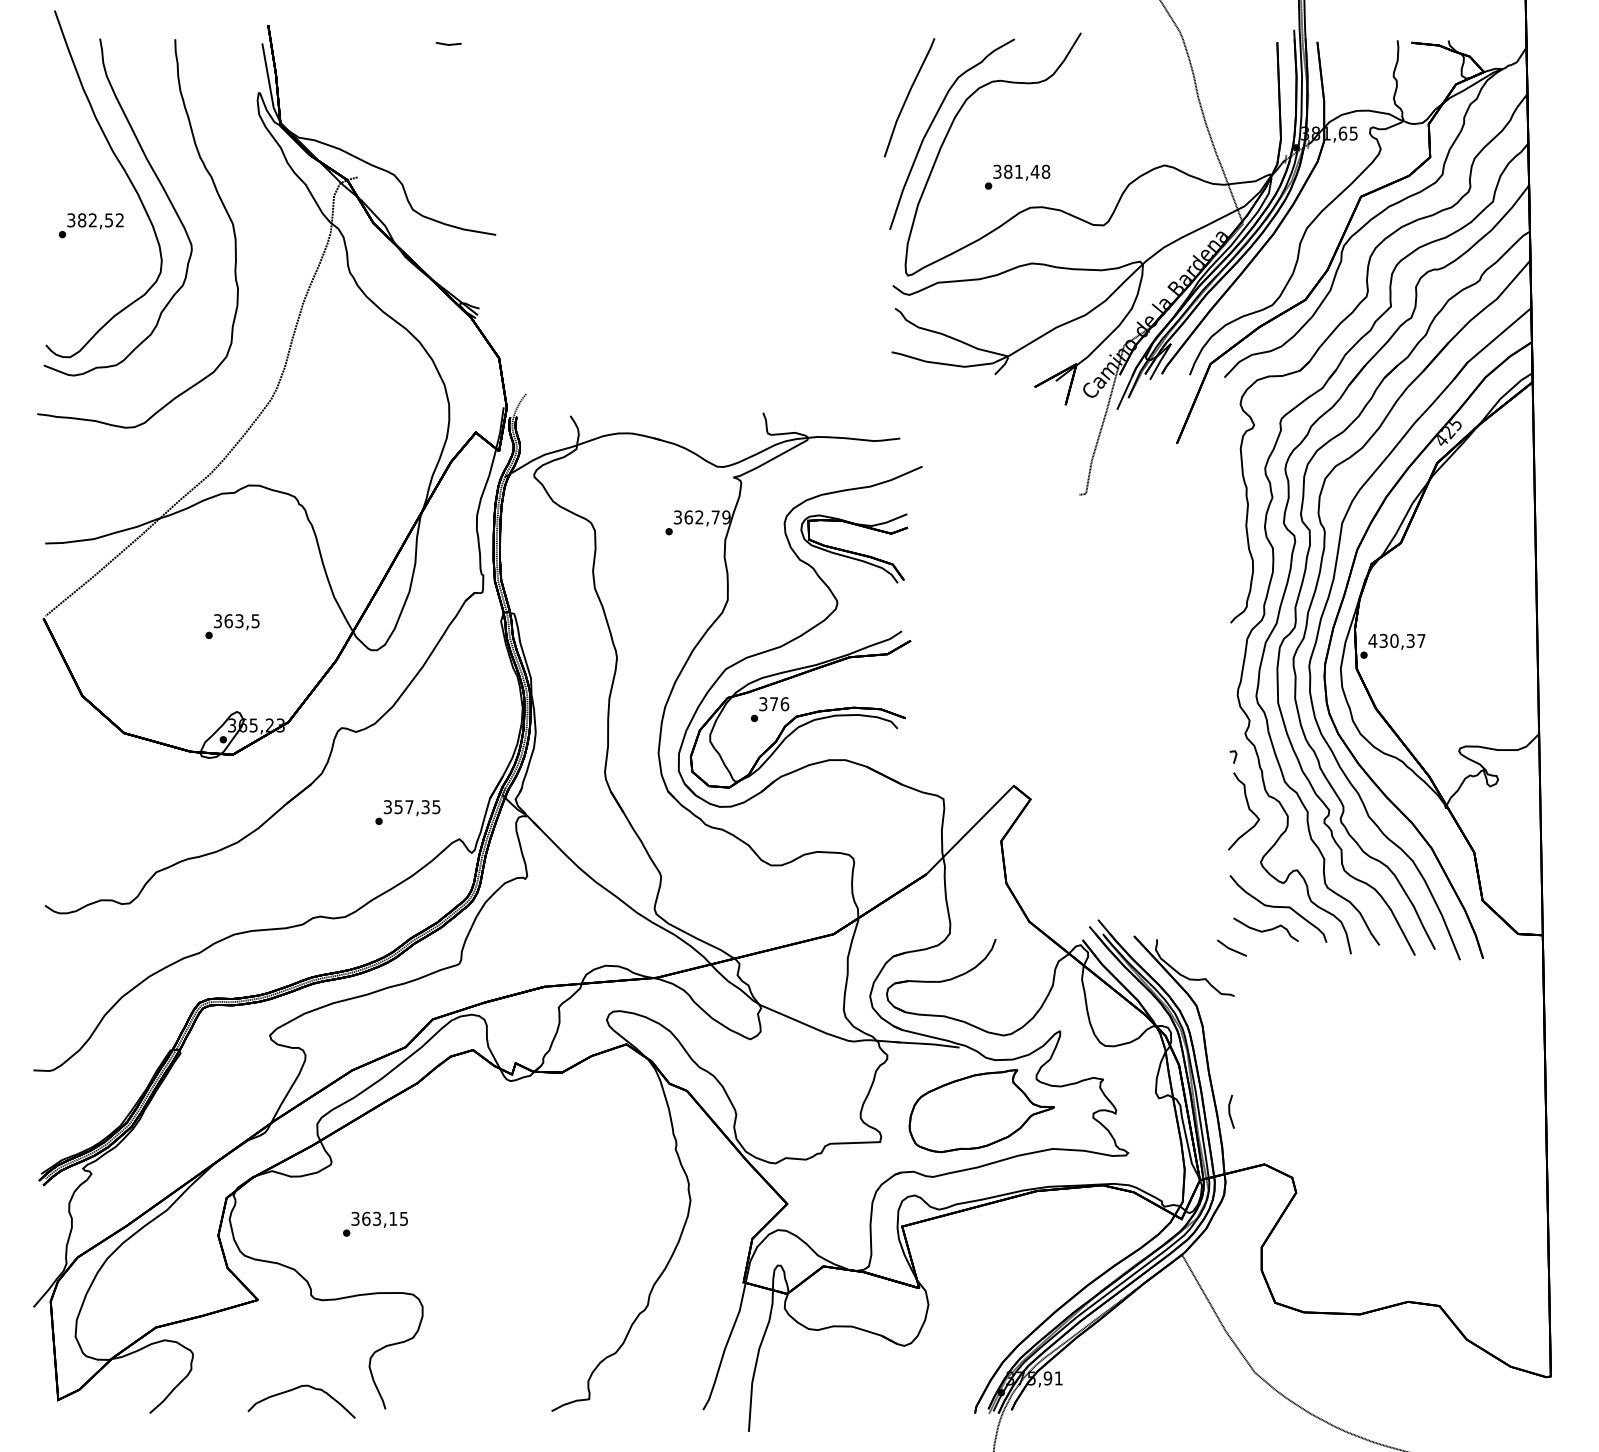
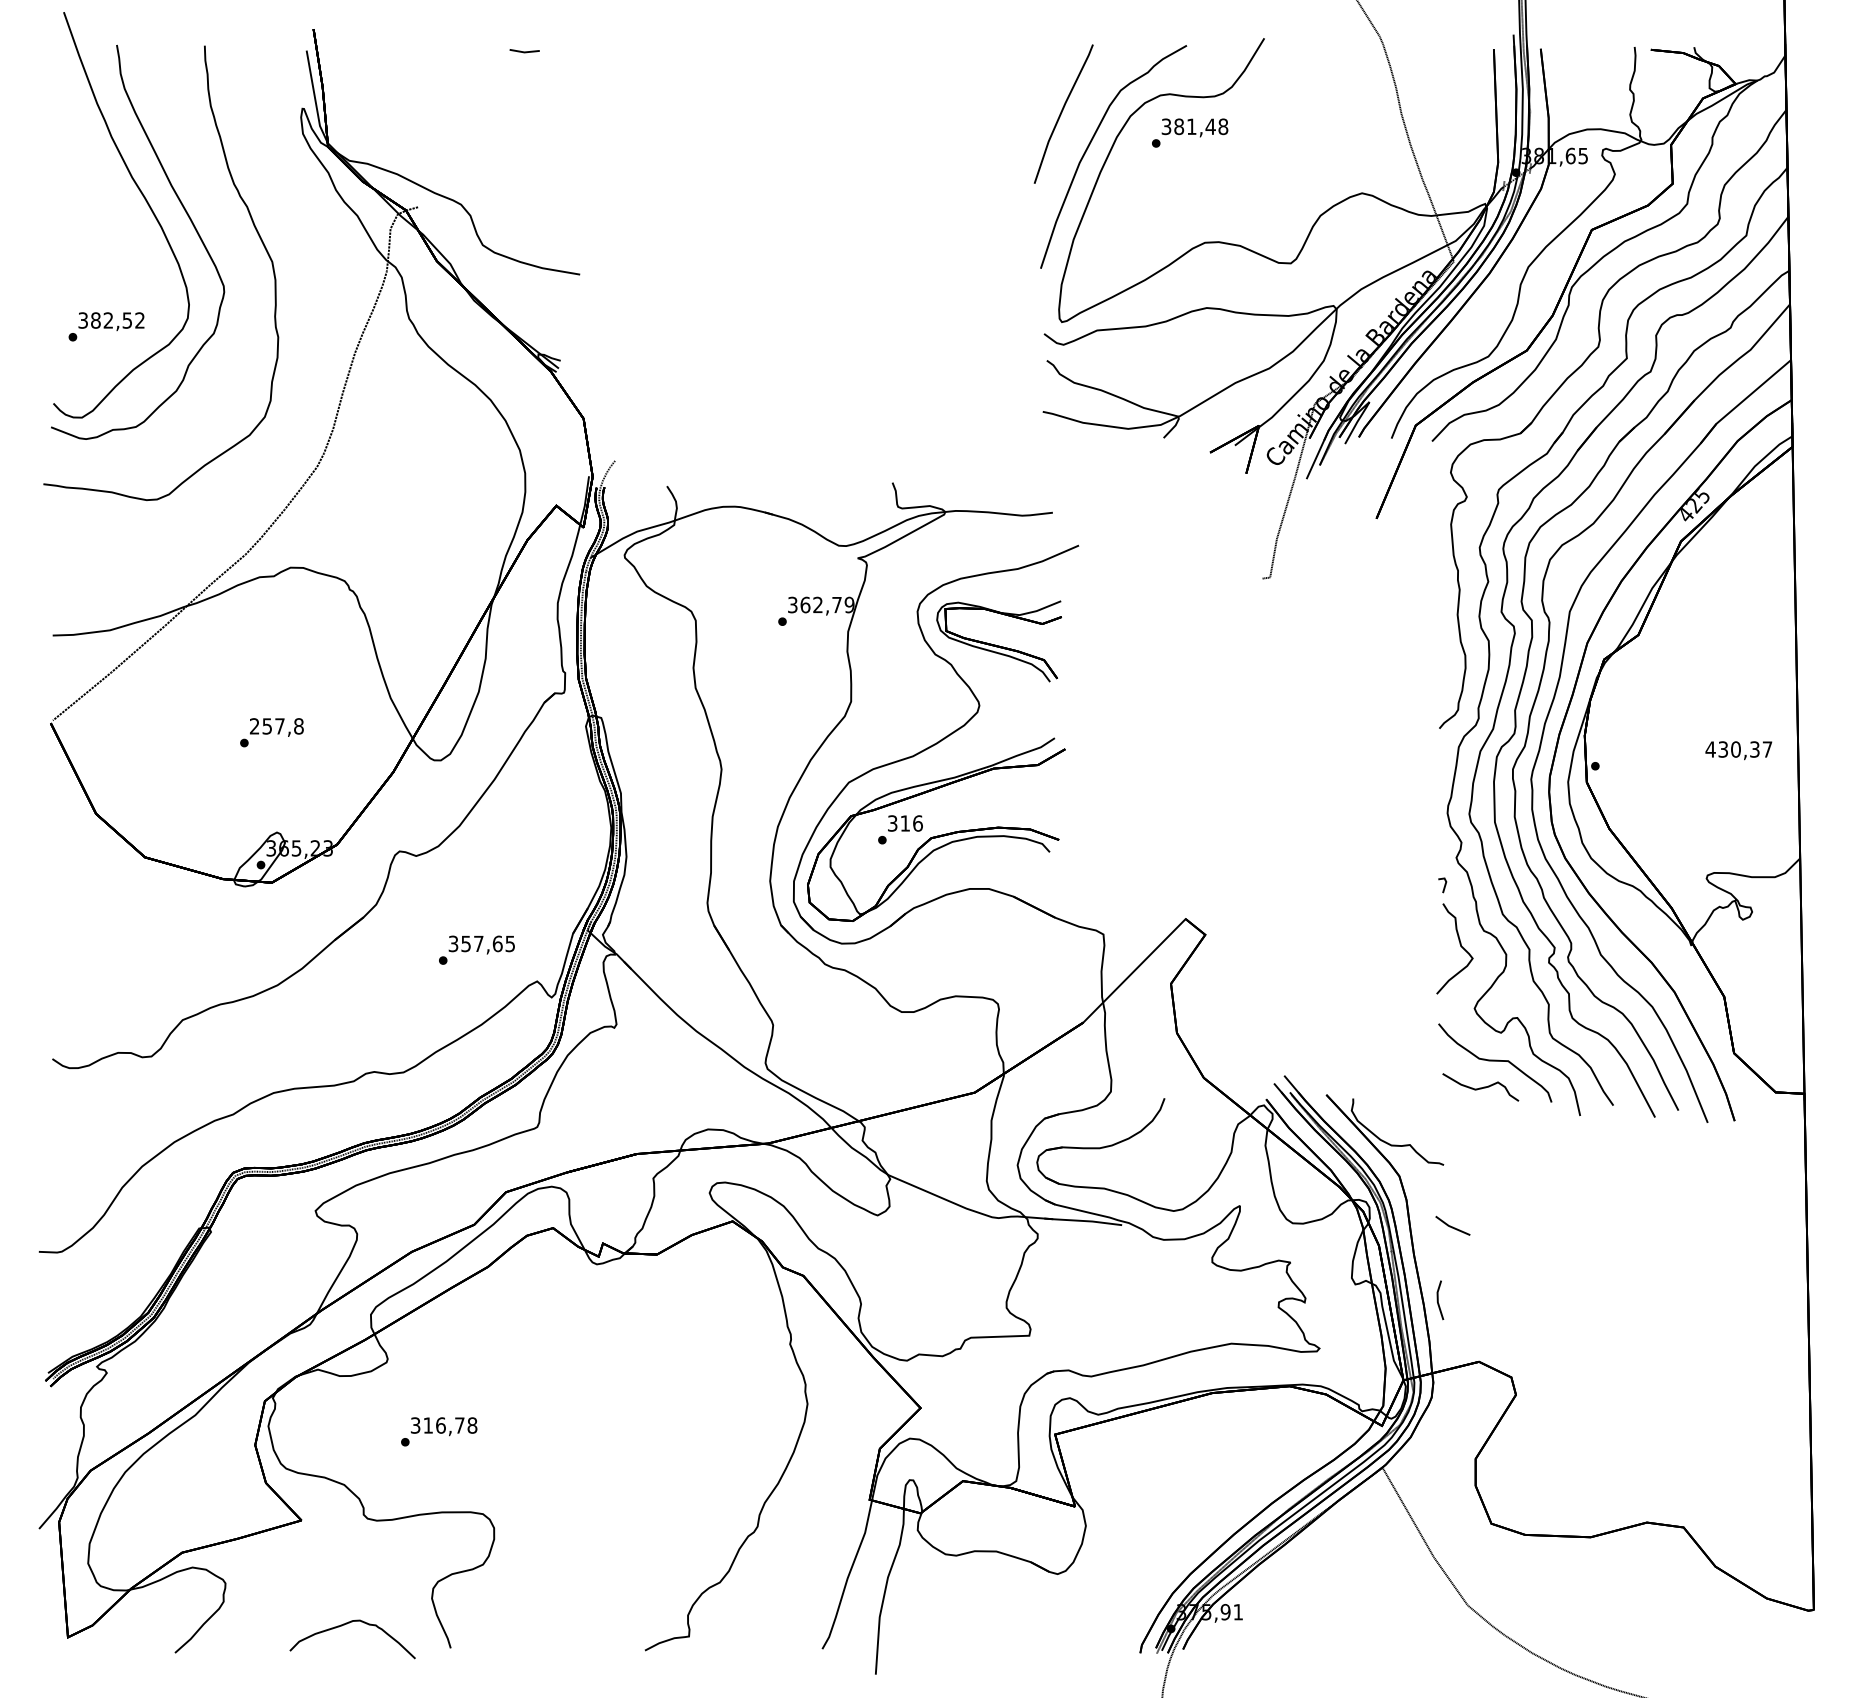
text: (1017, 176) -> (1190, 132), moved
text: (91, 225) -> (106, 326), moved
text: (236, 621) -> (276, 726), 363,5 -> 257,8
text: (1396, 641) -> (1738, 750), moved
text: (773, 704) -> (904, 823), 376 -> 316
text: (425, 806) -> (497, 943), 357,35 -> 357,65
part: (1231, 947) -> (1452, 1225), moved
part: (981, 1111) -> (1147, 1299), removed
text: (385, 1218) -> (450, 1425), 363,15 -> 316,78

